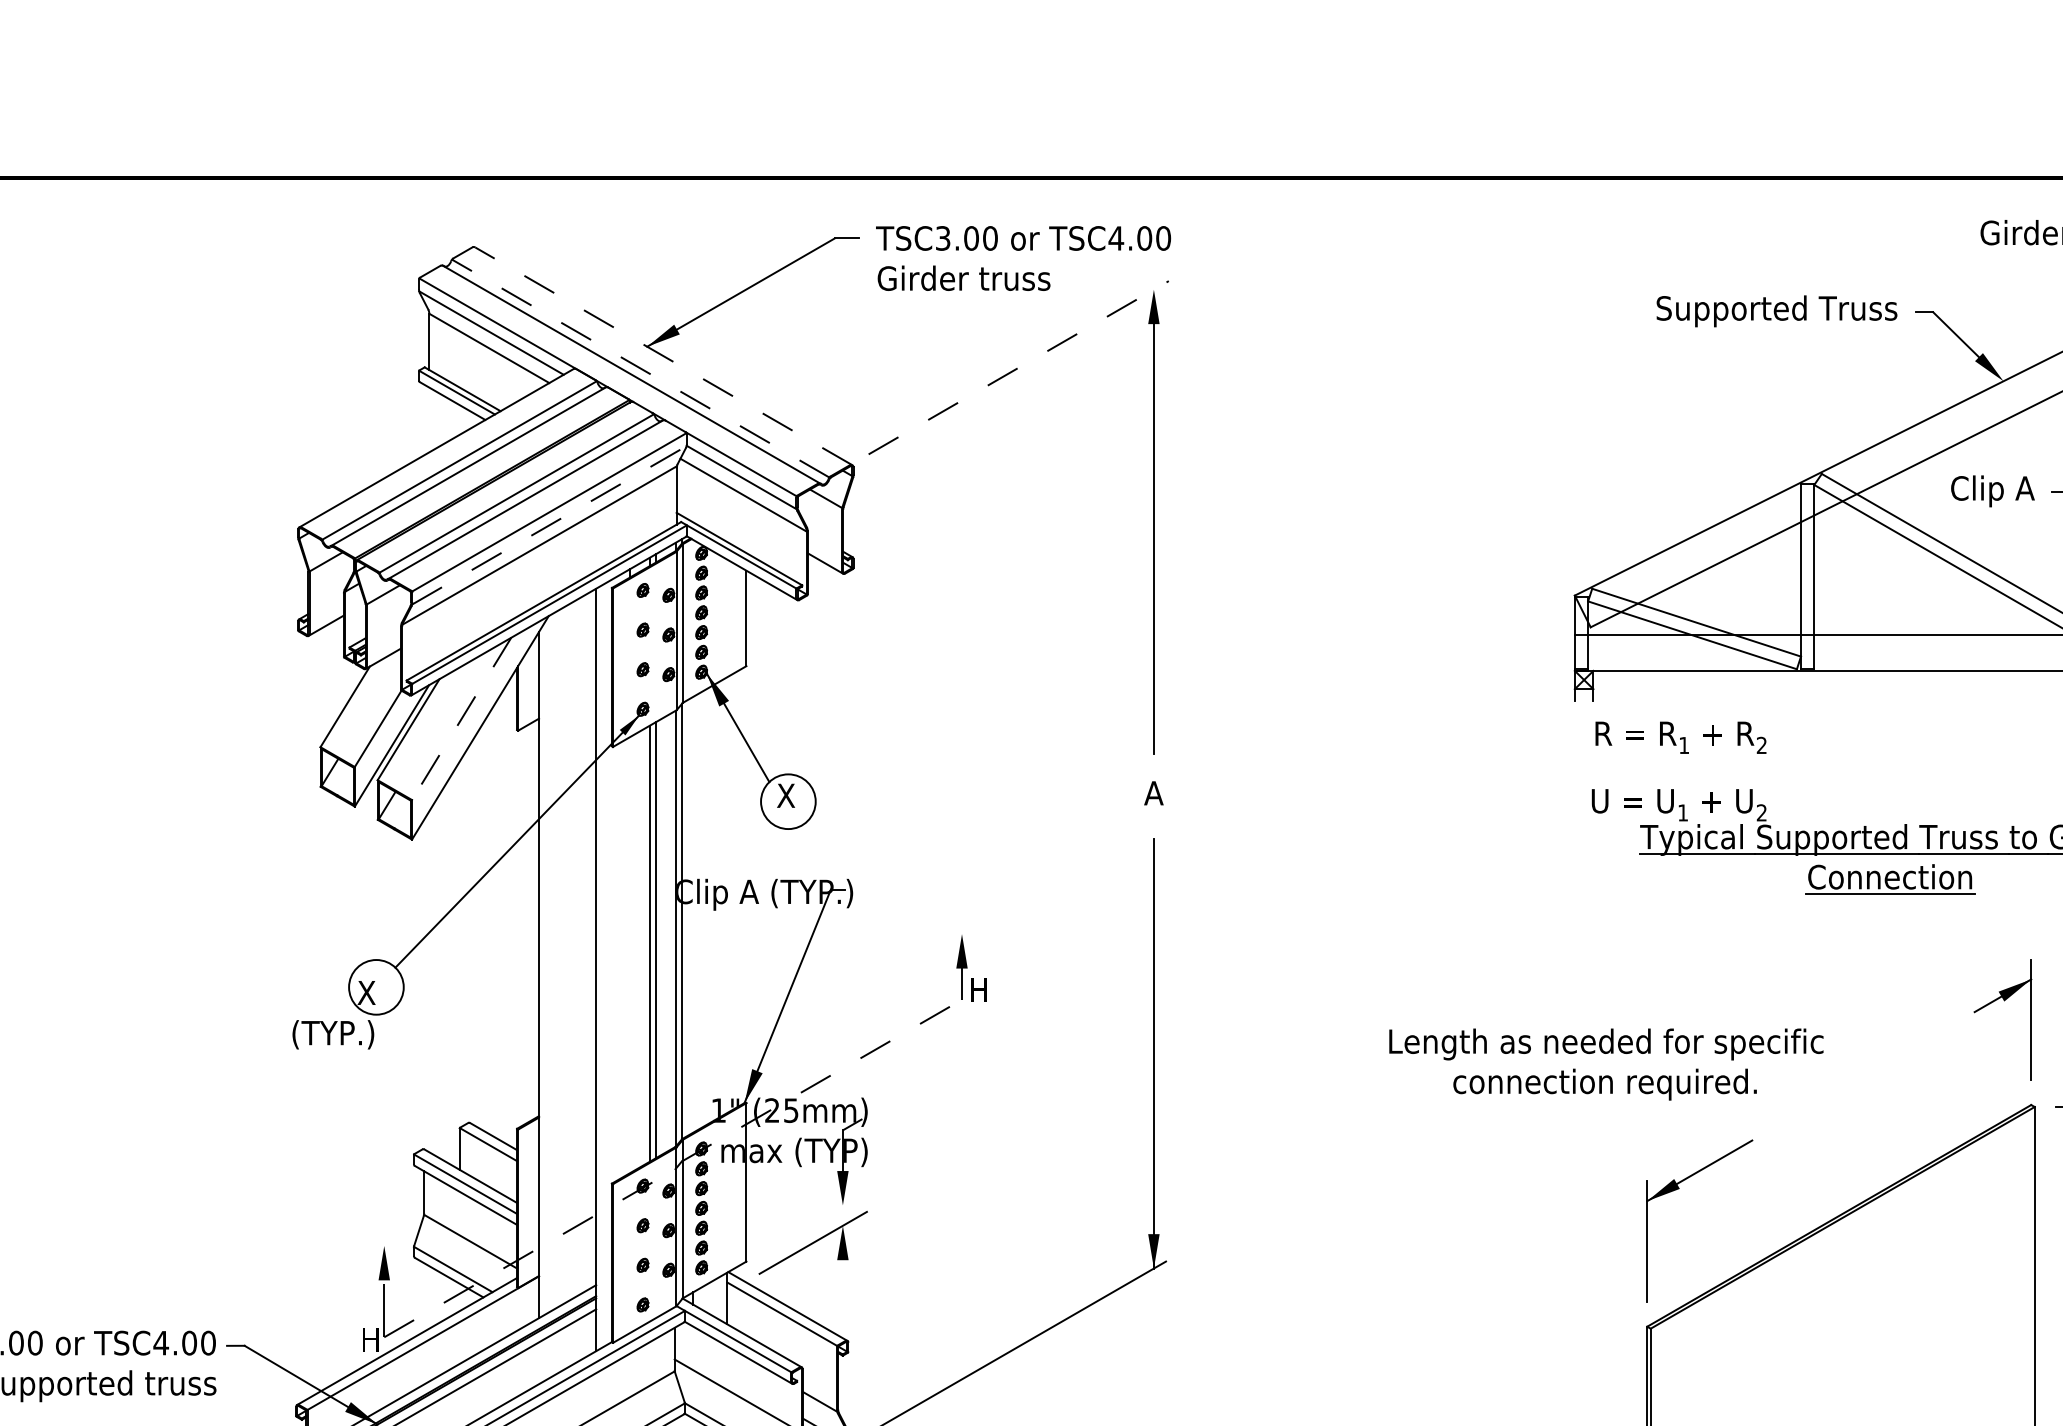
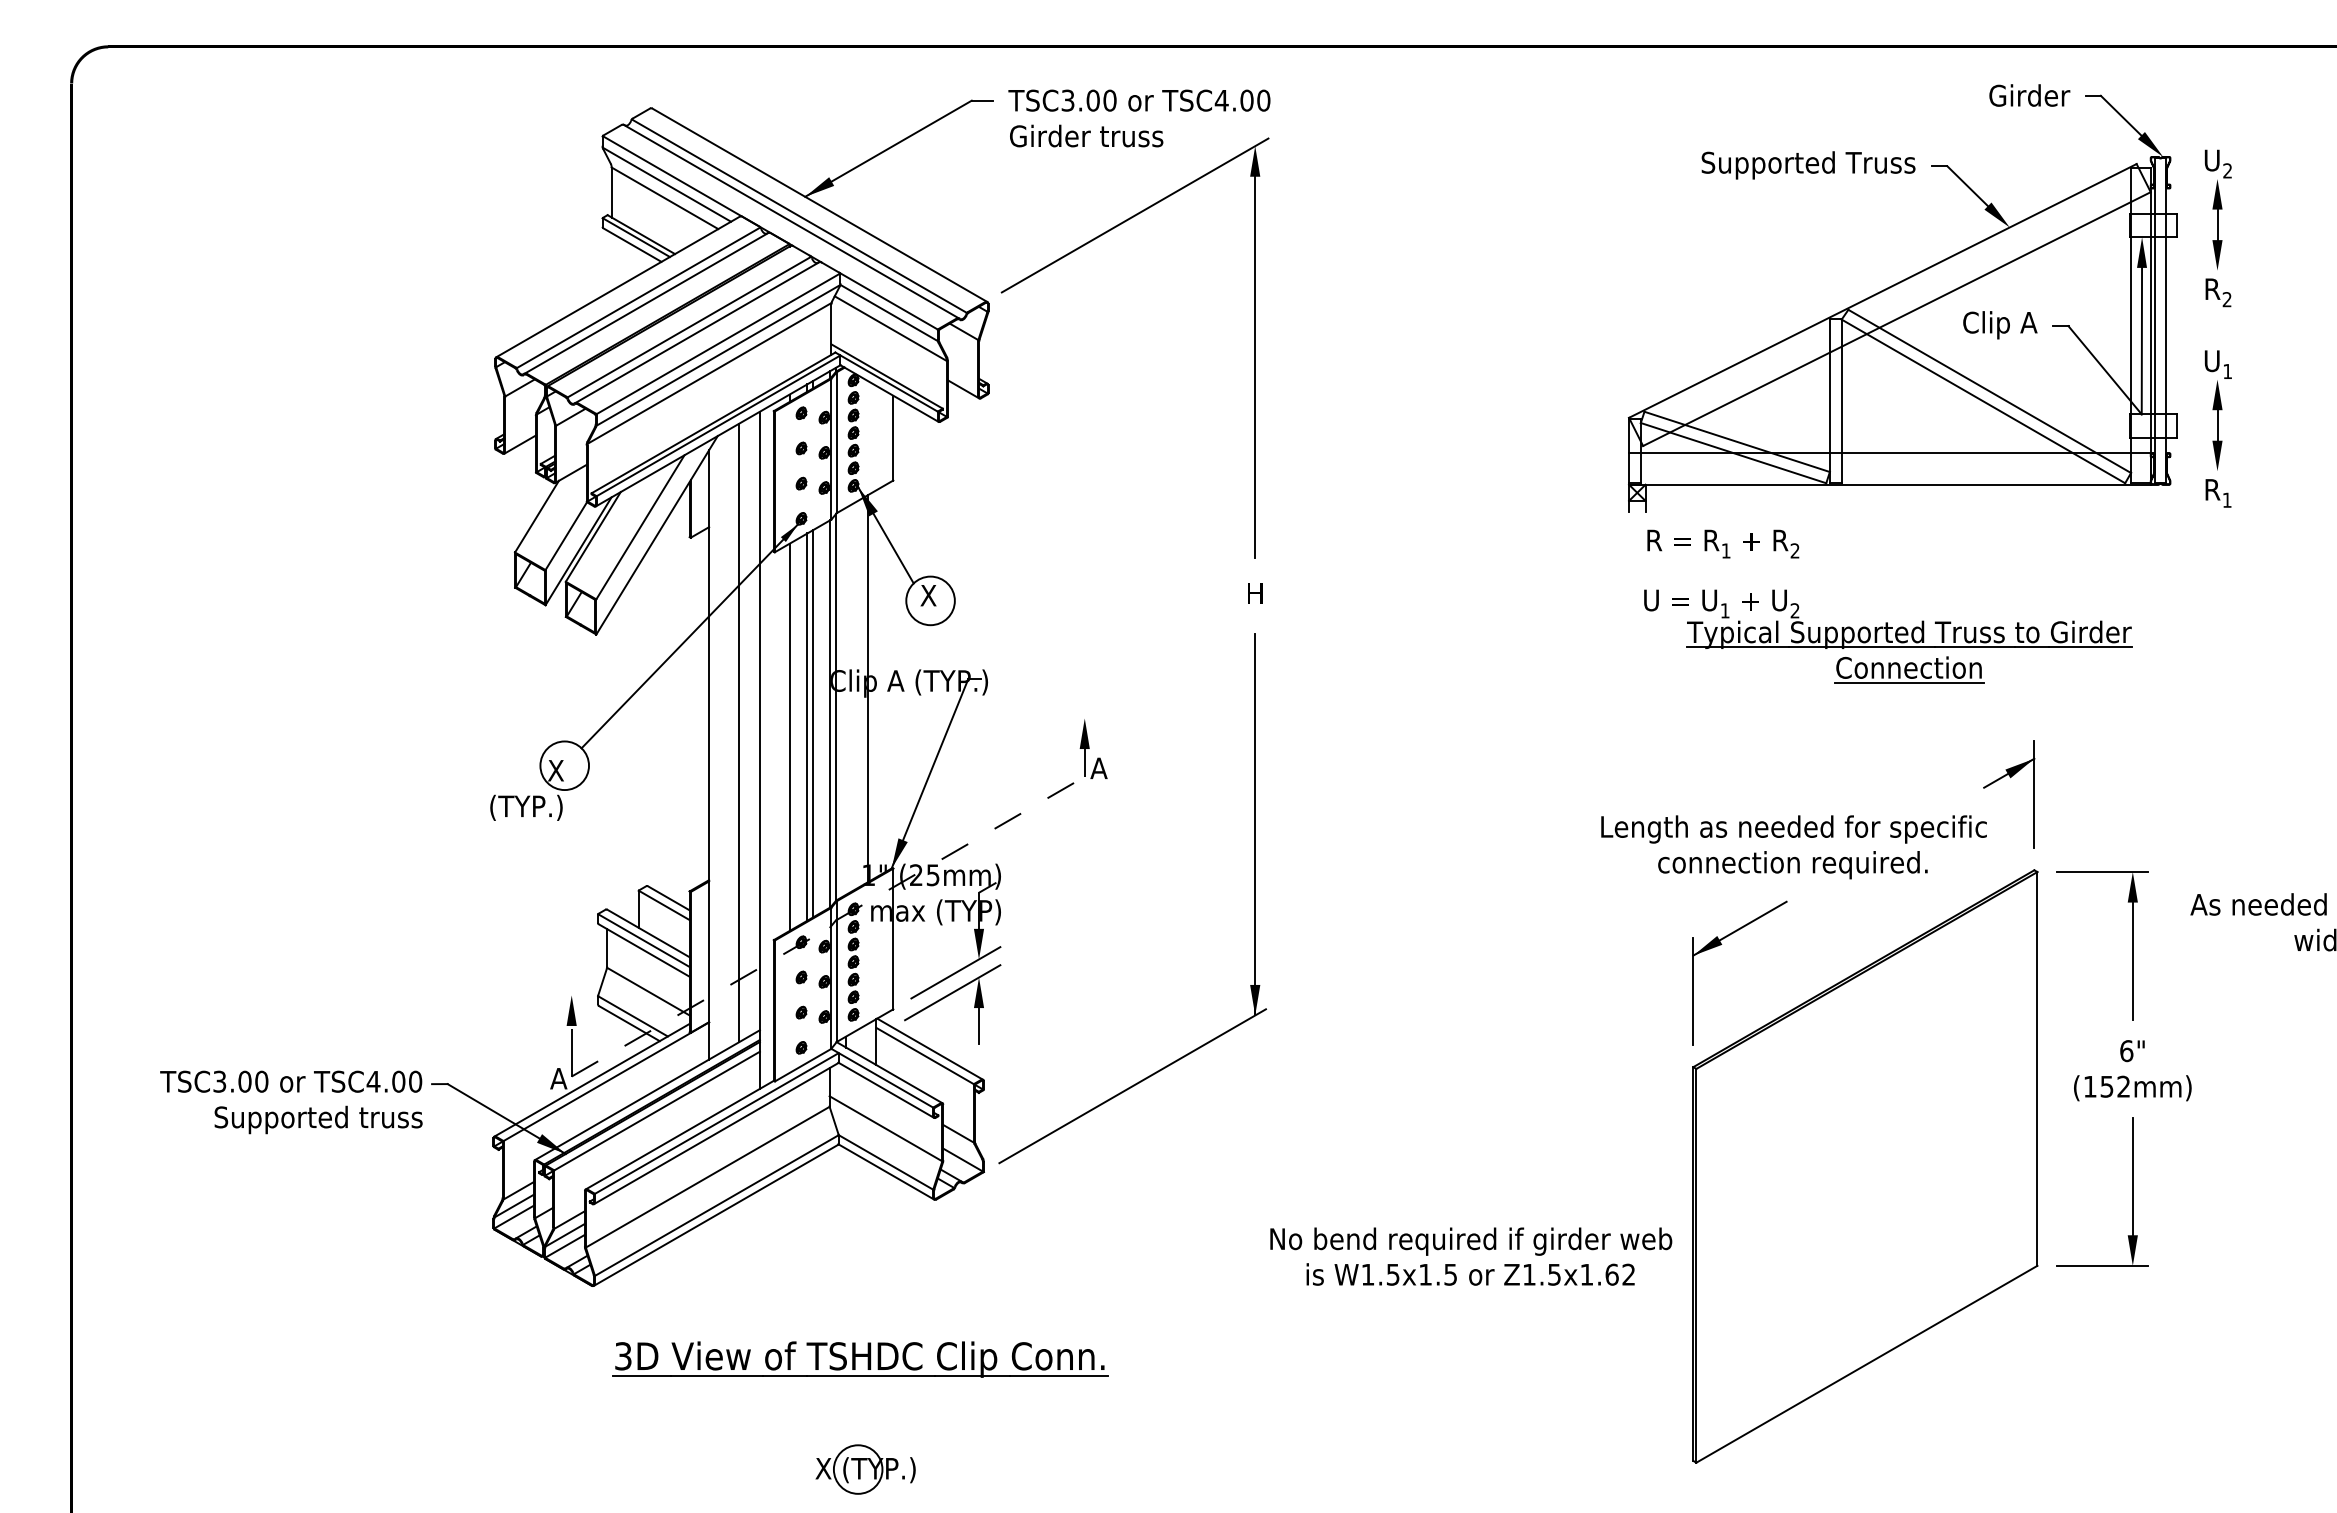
line: (663, 356) -> (819, 205), dashed -> solid
line: (1019, 367) -> (1135, 215), dashed -> solid
line: (640, 368) -> (799, 216), dashed -> solid
line: (549, 525) -> (718, 355), dashed -> solid
line: (461, 719) -> (640, 527), dashed -> solid
text: (1153, 793) -> (1254, 593), A -> H
line: (718, 900) -> (868, 688), added
line: (572, 949) -> (738, 732), added
line: (629, 954) -> (789, 736), added
text: (977, 990) -> (1098, 768), H -> A
text: (1605, 1064) -> (1793, 847), moved
line: (816, 1220) -> (955, 972), added
line: (843, 1280) -> (979, 1026), added
text: (369, 1339) -> (558, 1078), H -> A

